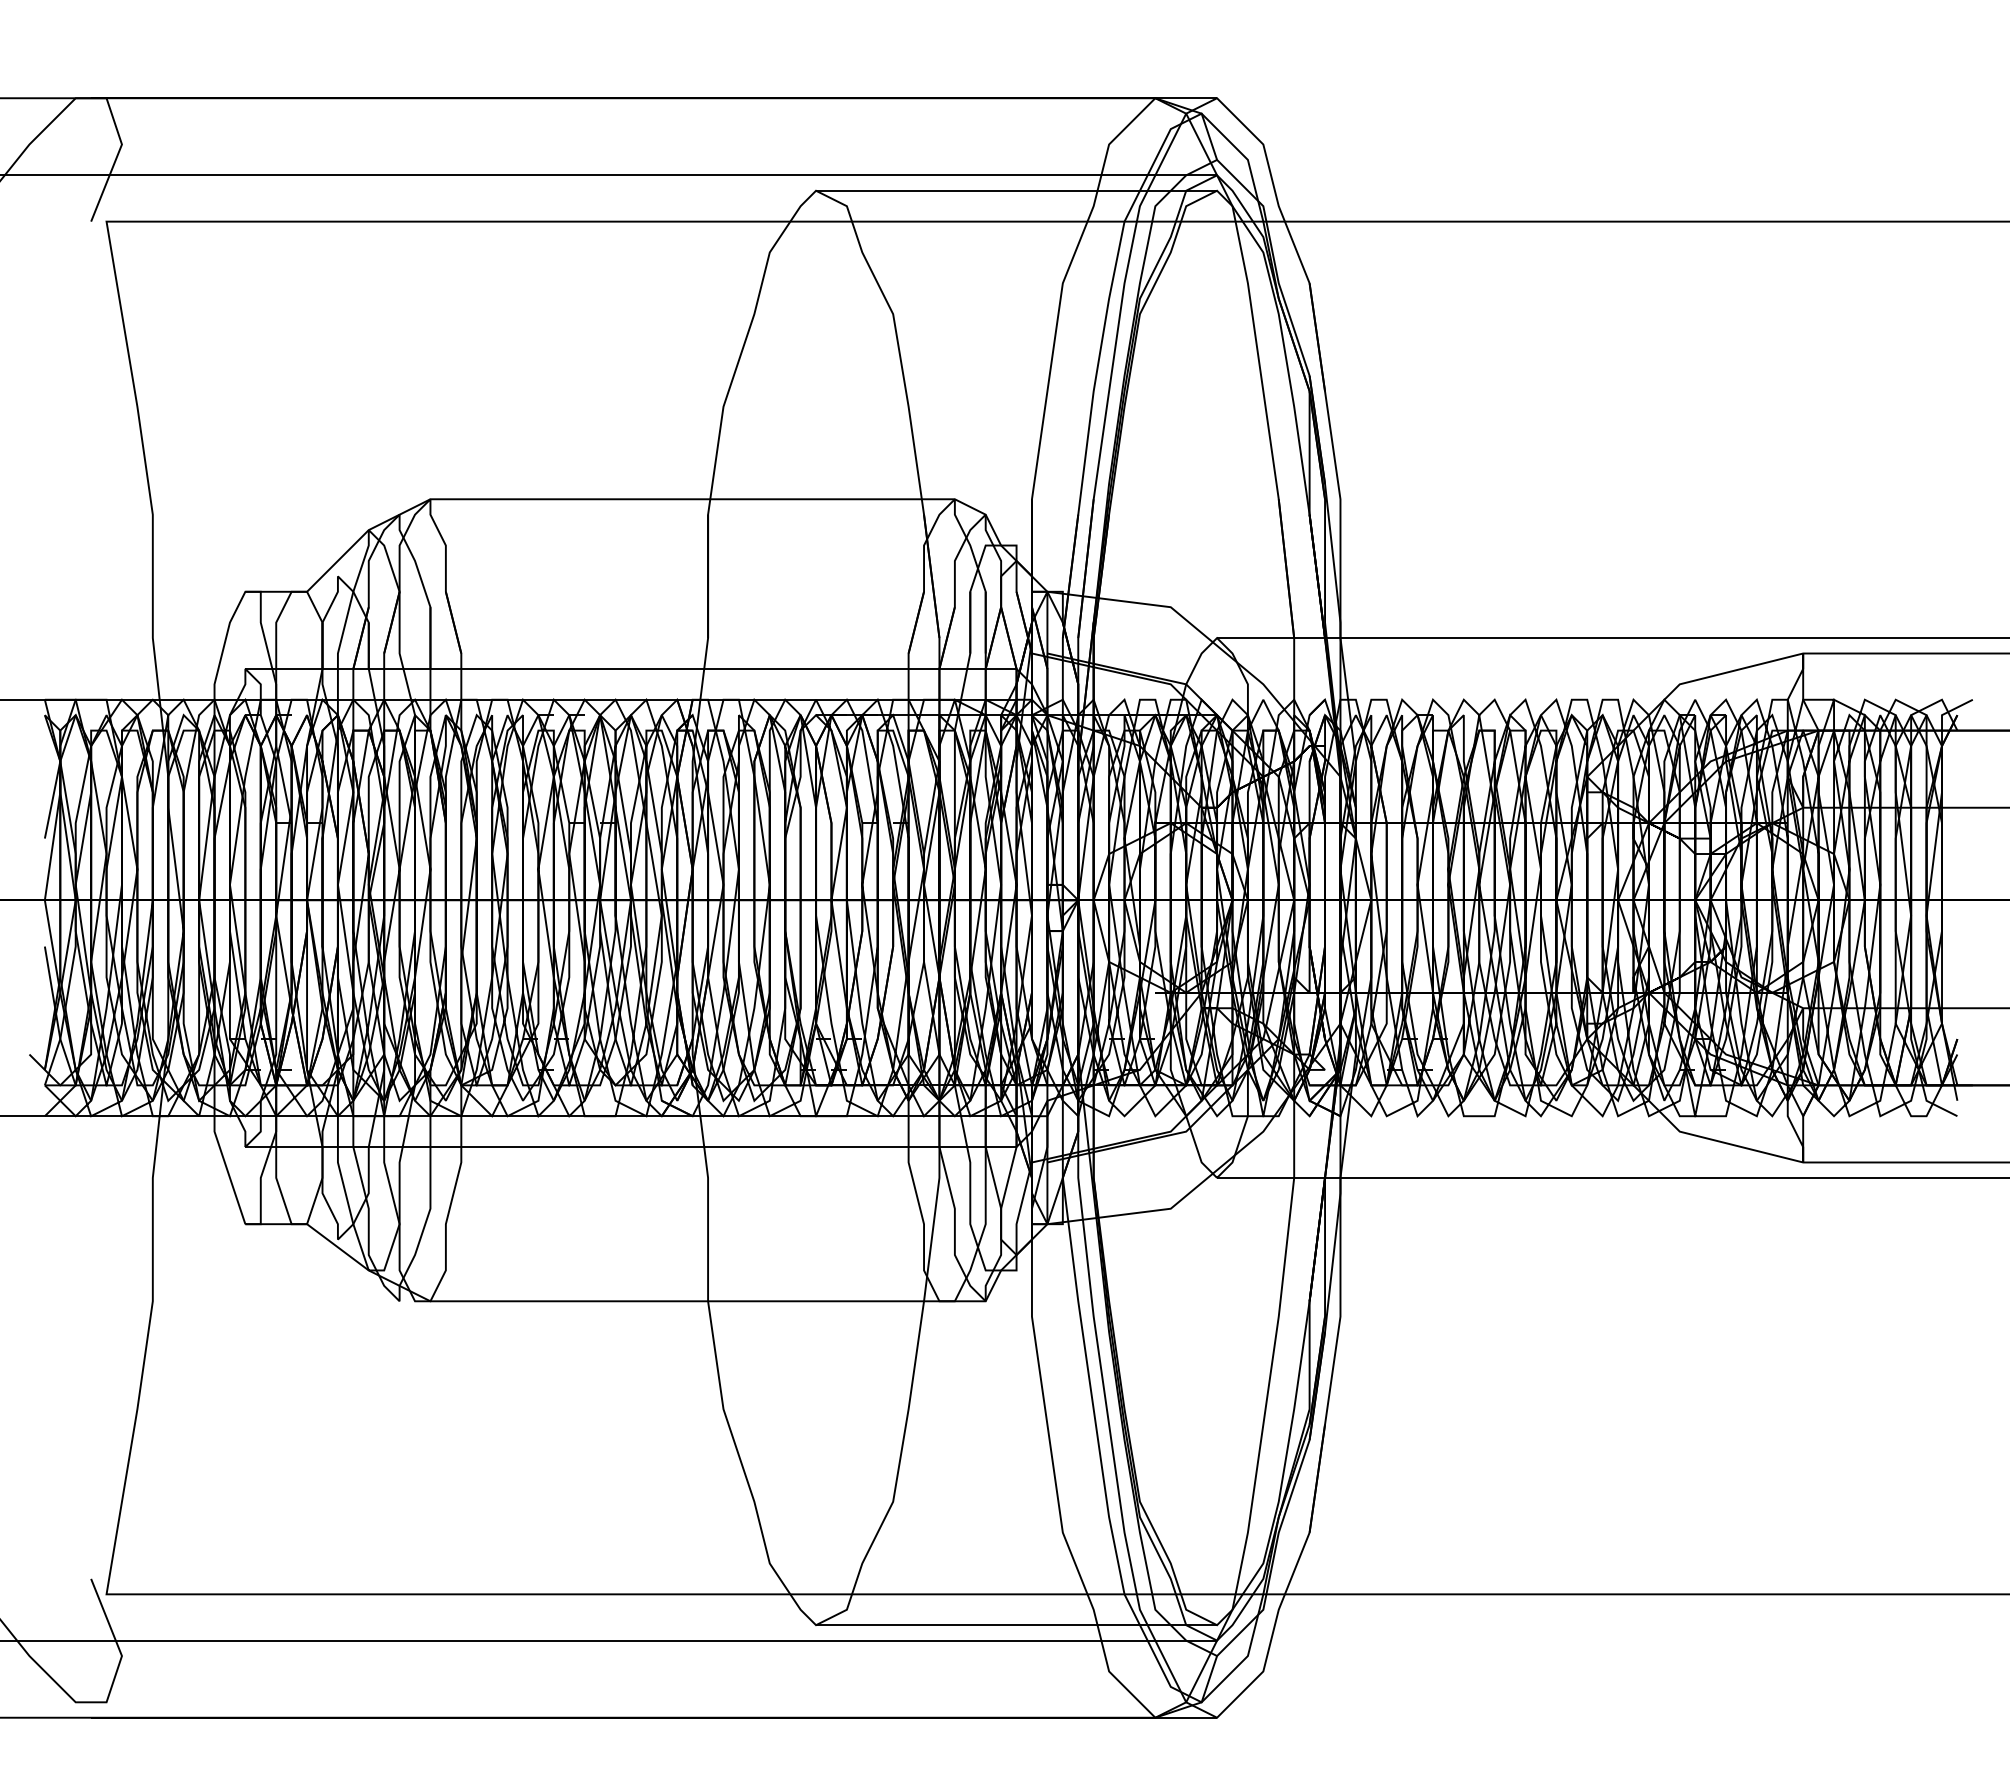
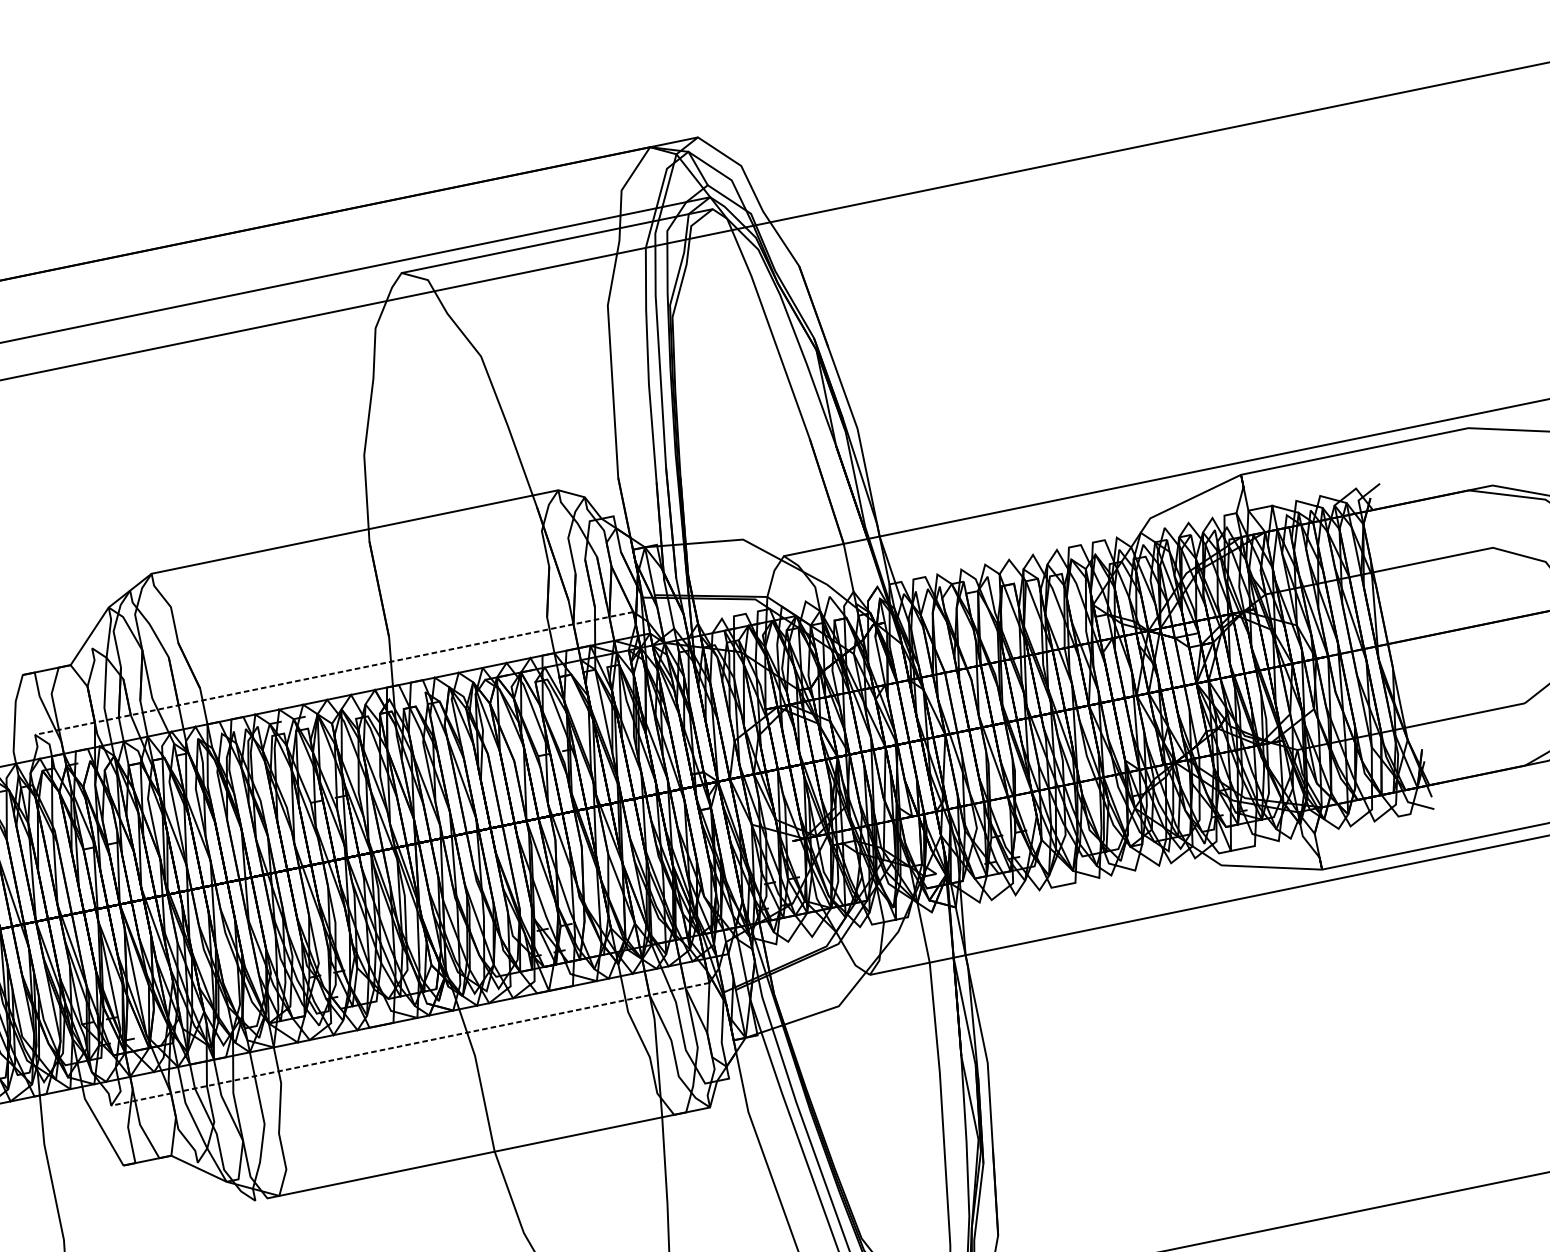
line: (630, 668) -> (333, 673), solid -> dashed
line: (630, 1147) -> (410, 1044), solid -> dashed

